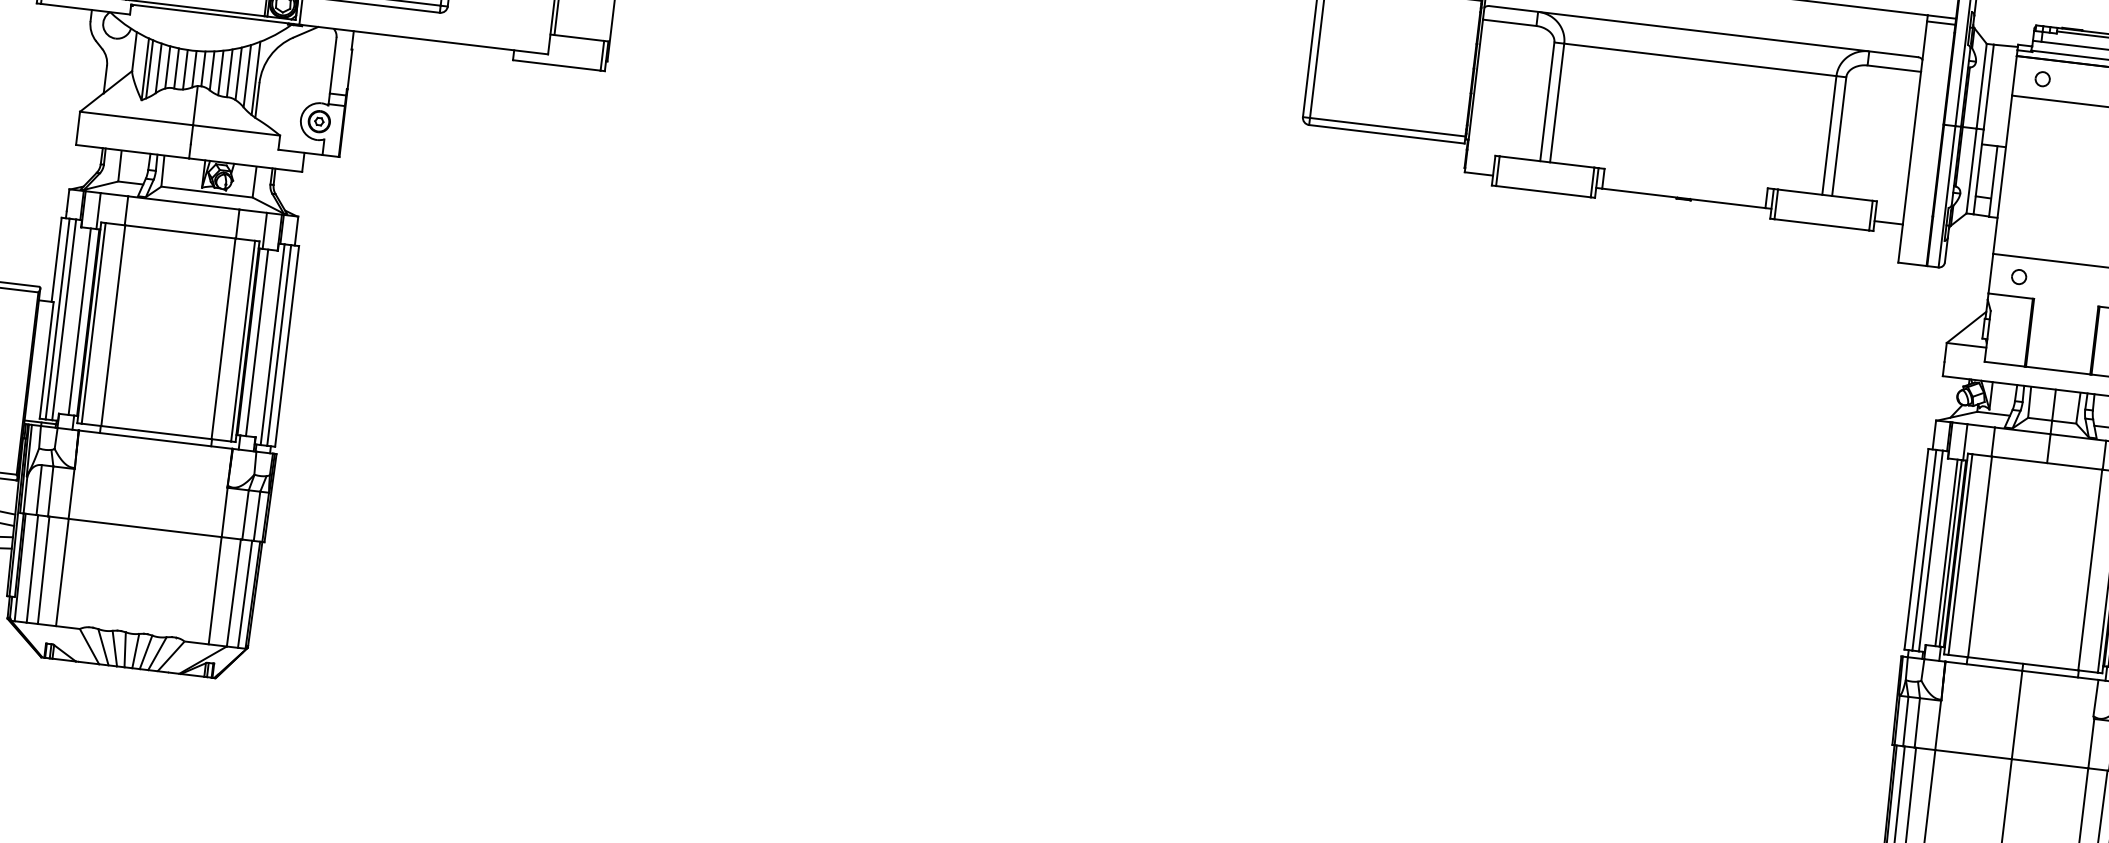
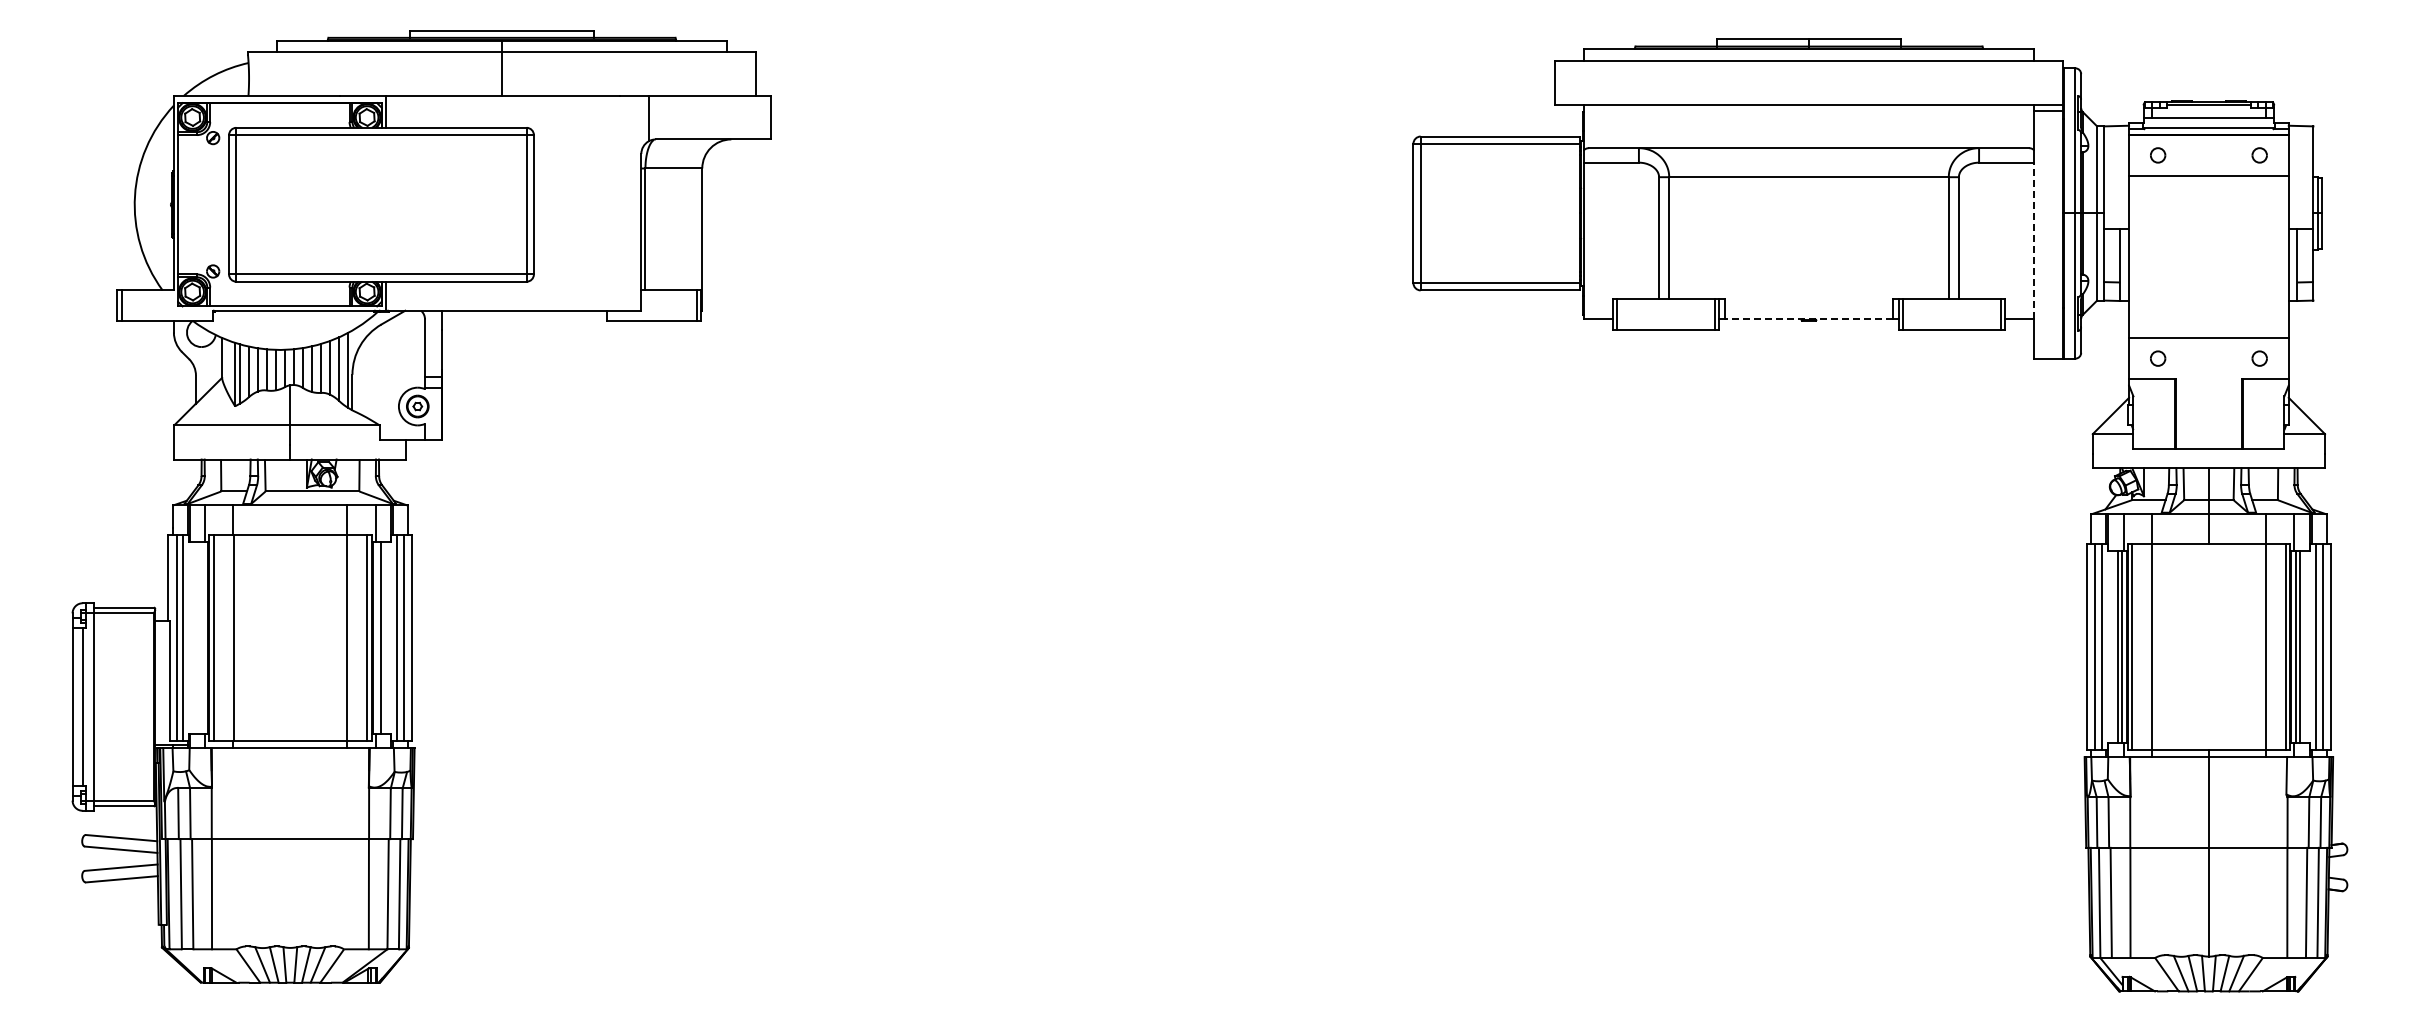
line: (1912, 147) -> (2034, 240), solid -> dashed
line: (1684, 198) -> (1809, 319), solid -> dashed
line: (80, 321) -> (199, 637), removed

